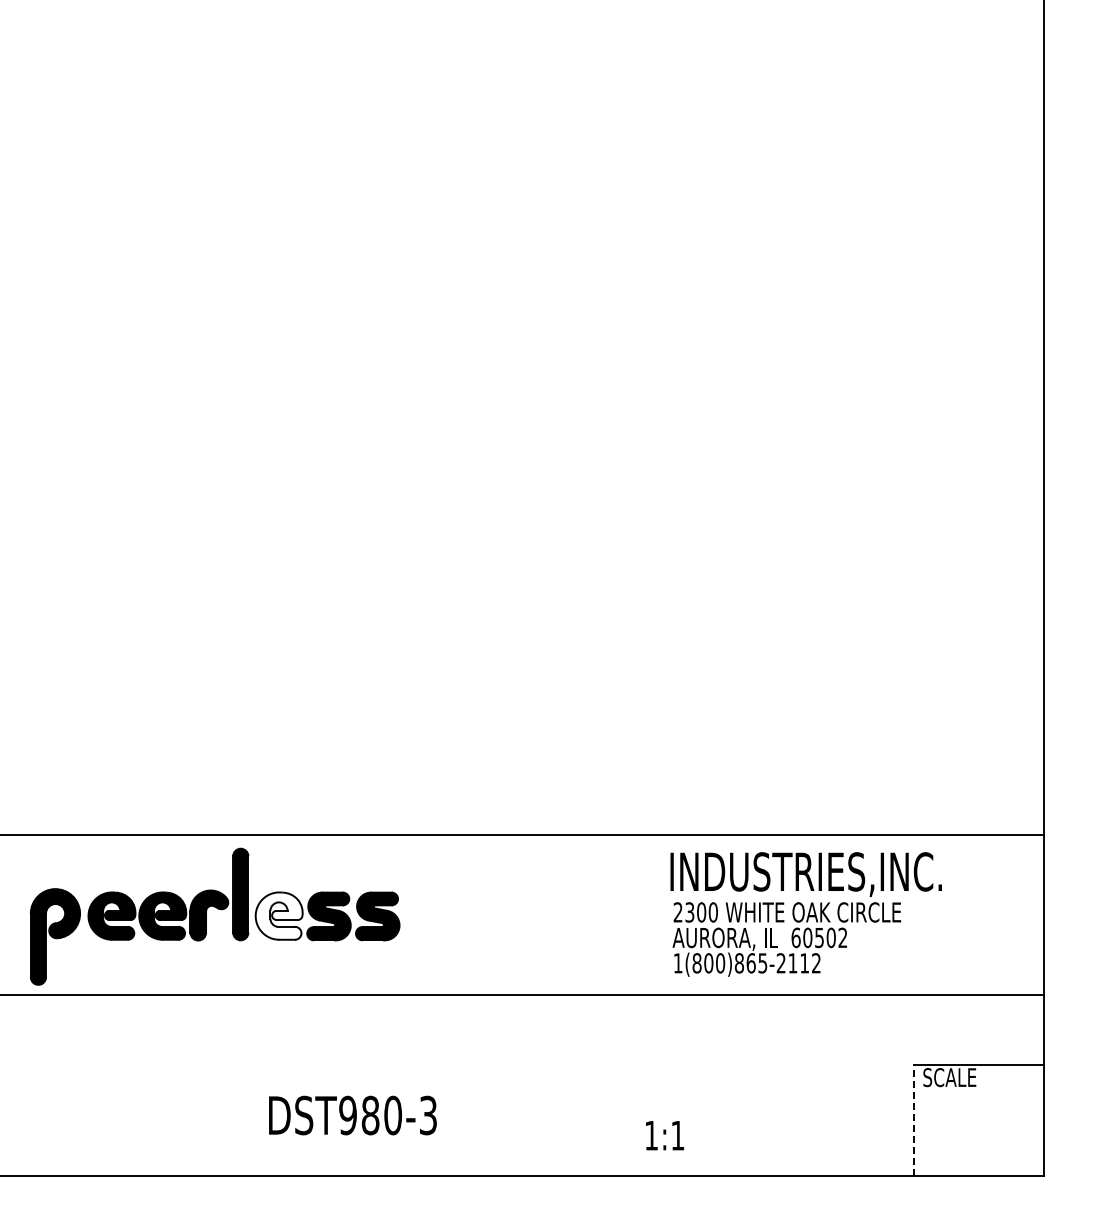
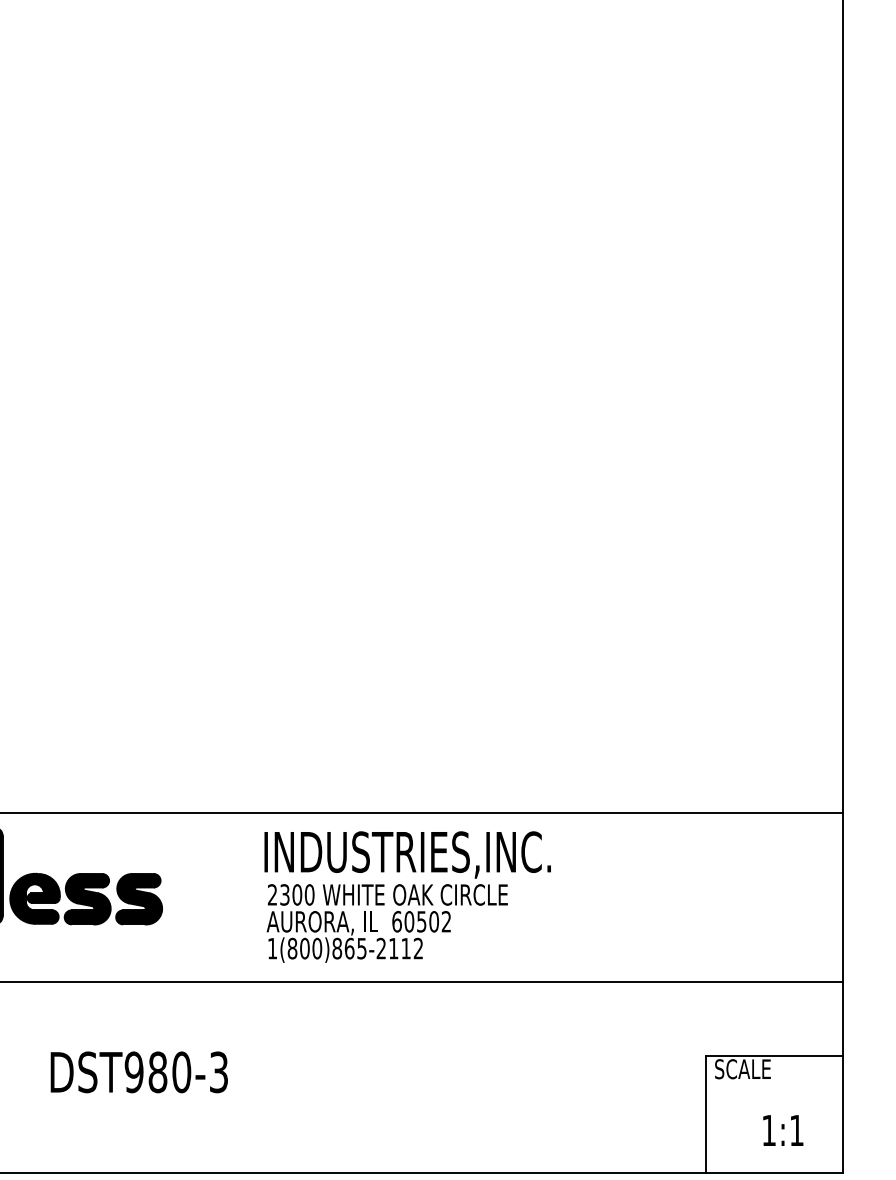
text: (805, 914) -> (406, 897), moved
fill: (278, 915) -> (34, 898), added
text: (352, 1115) -> (138, 1072), moved
line: (914, 1119) -> (705, 1113), dashed -> solid
text: (664, 1135) -> (782, 1130), moved

